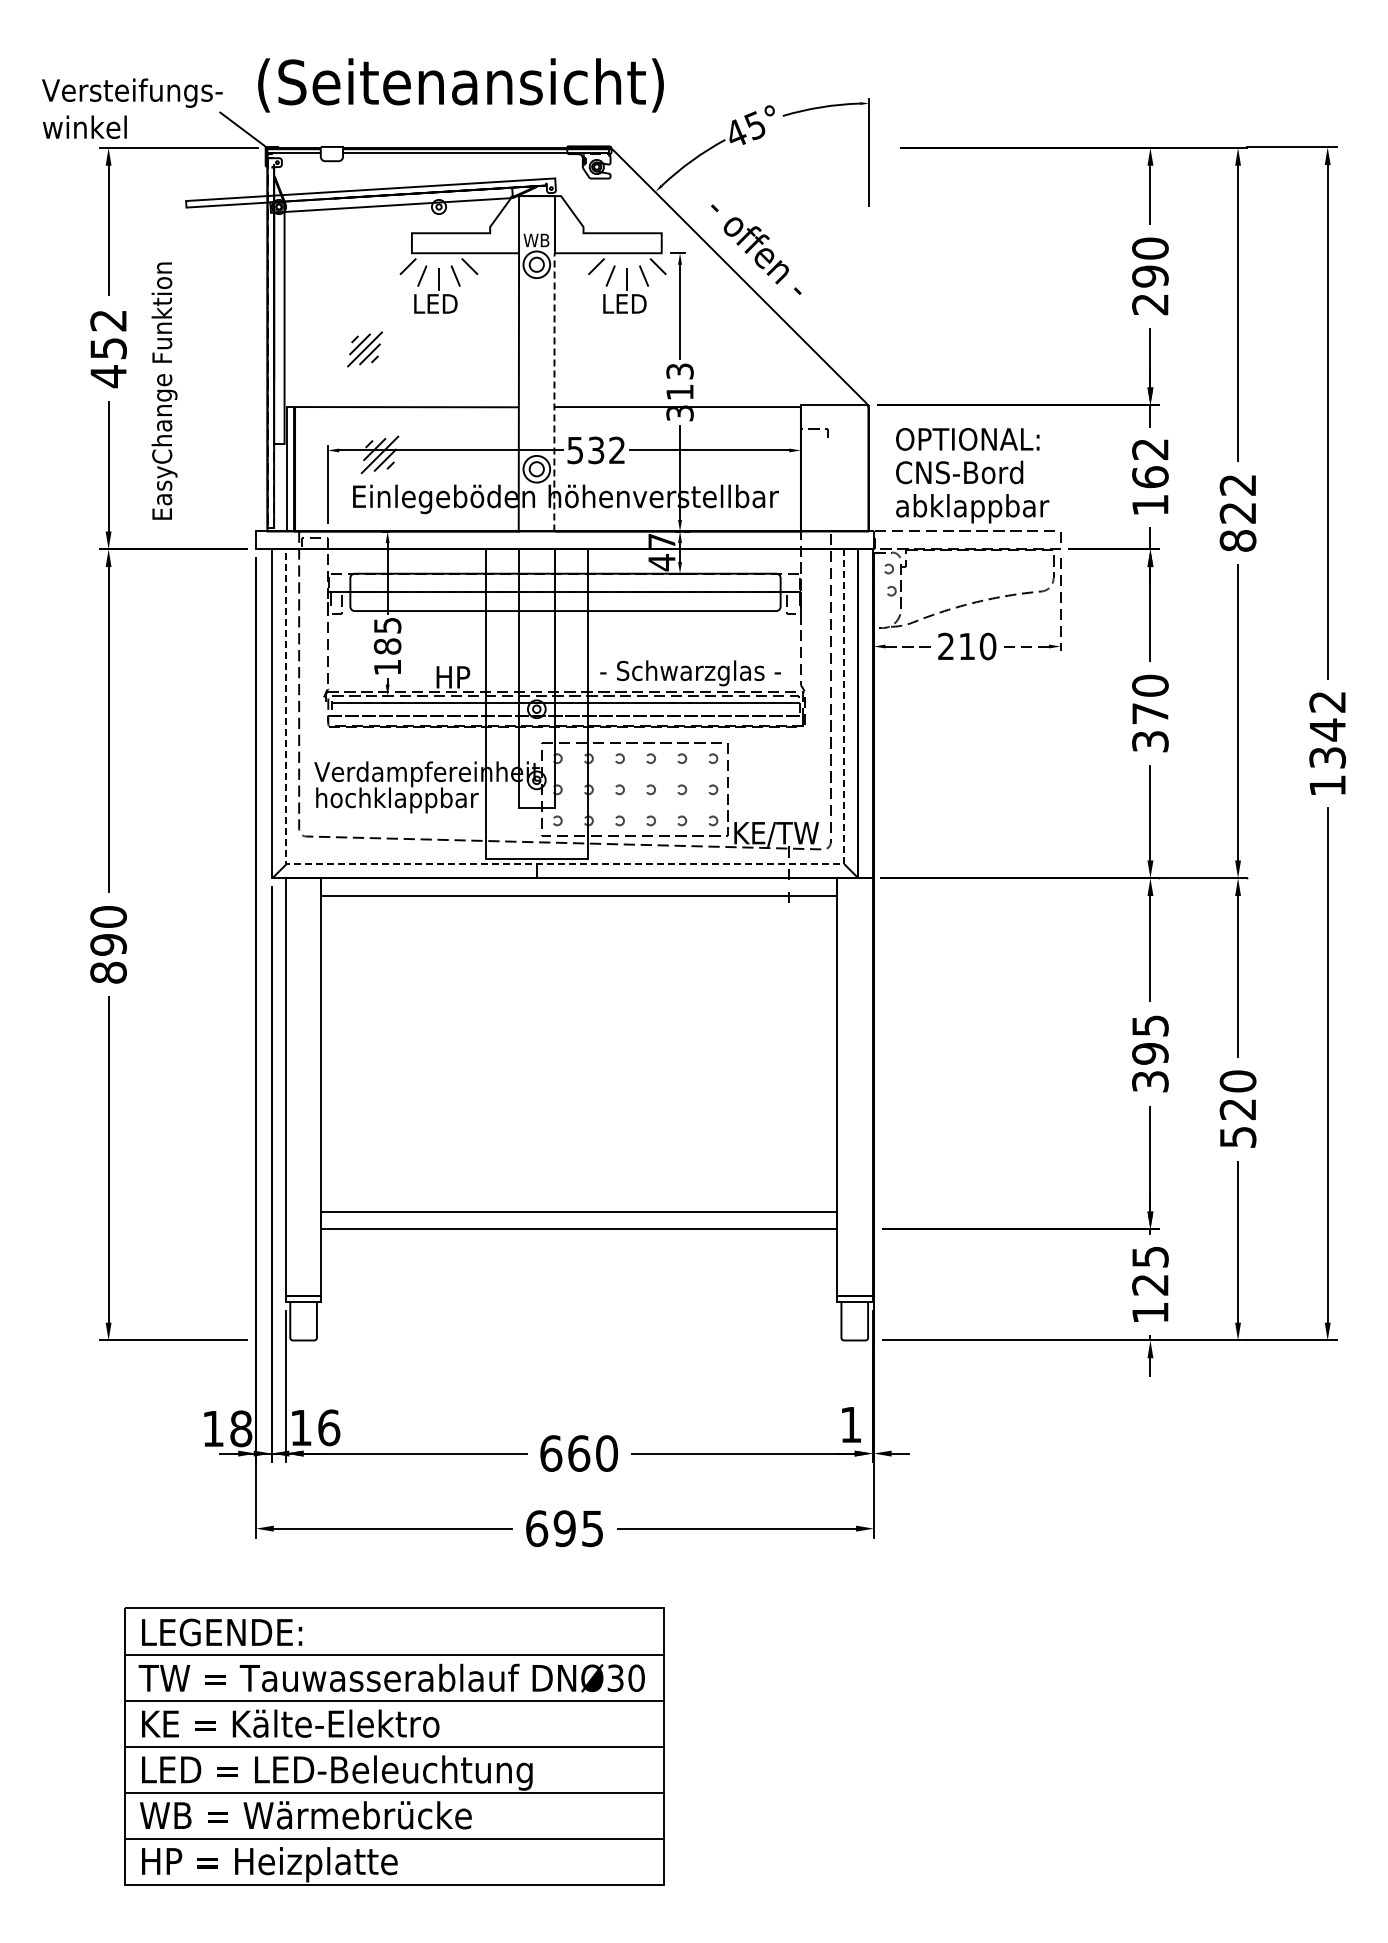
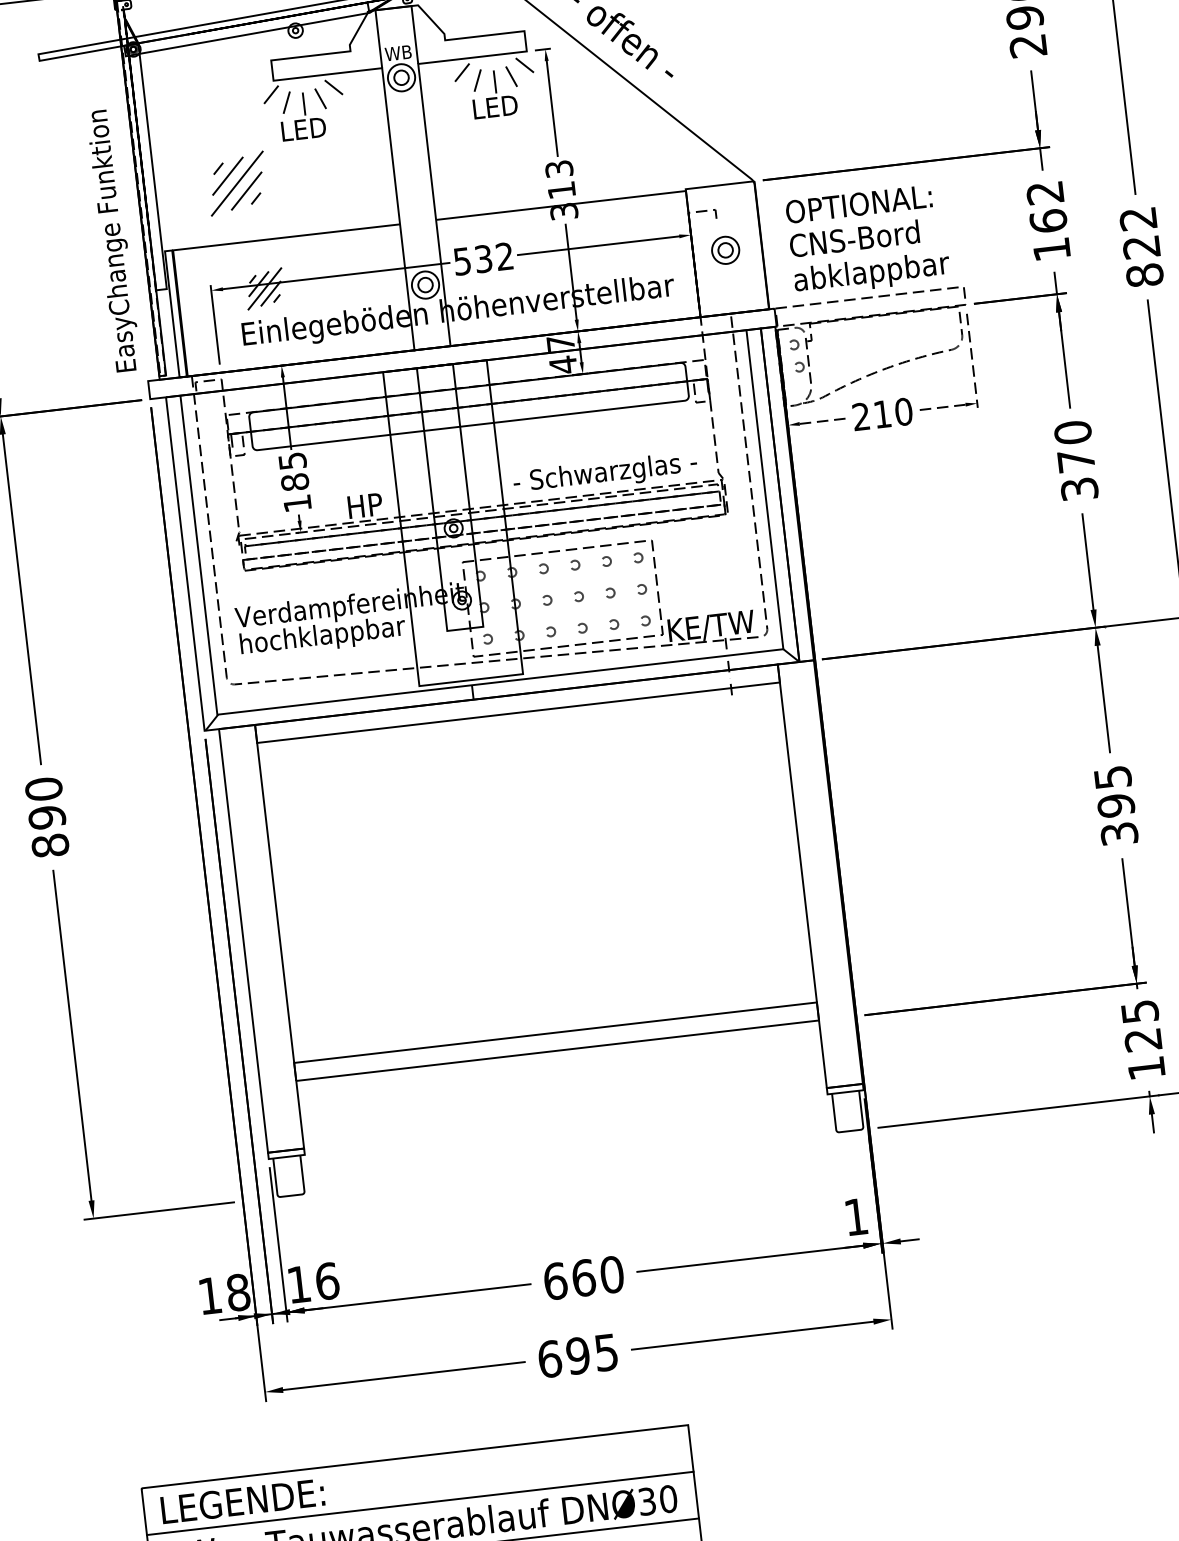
part: (364, 349) -> (236, 183), size x1.67
text: (164, 390) -> (113, 240), moved
line: (554, 391) -> (434, 204), dashed -> solid
part: (832, 469) -> (725, 250), added
line: (564, 863) -> (499, 681), dashed -> solid

